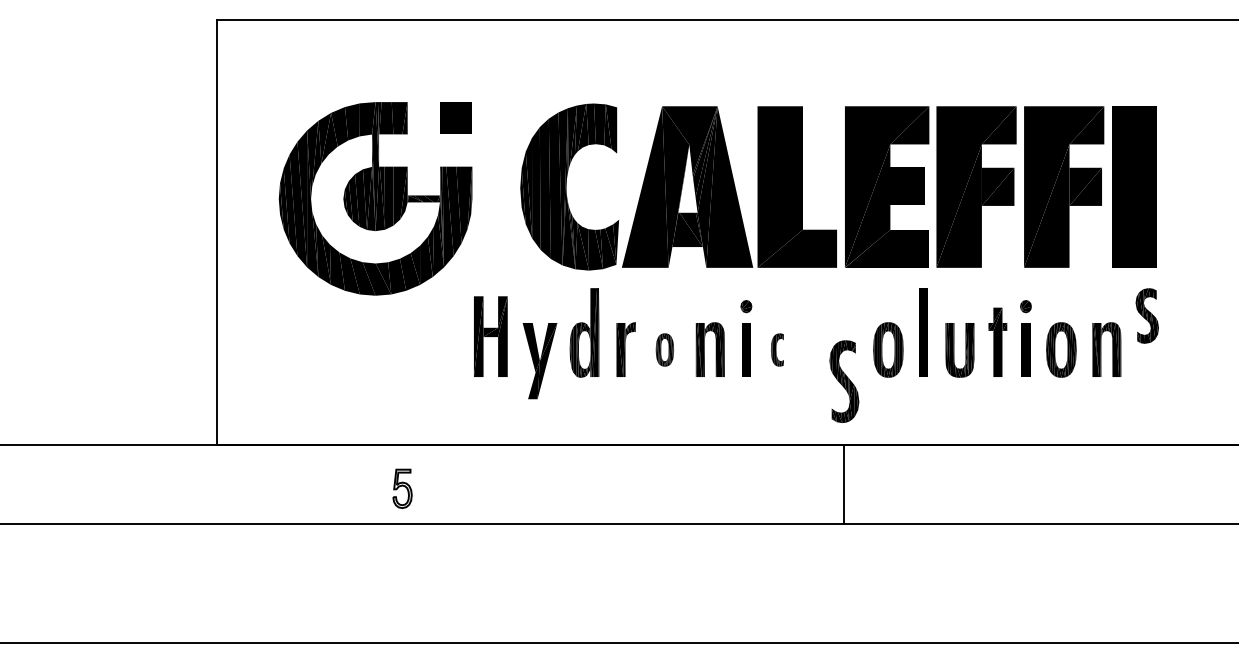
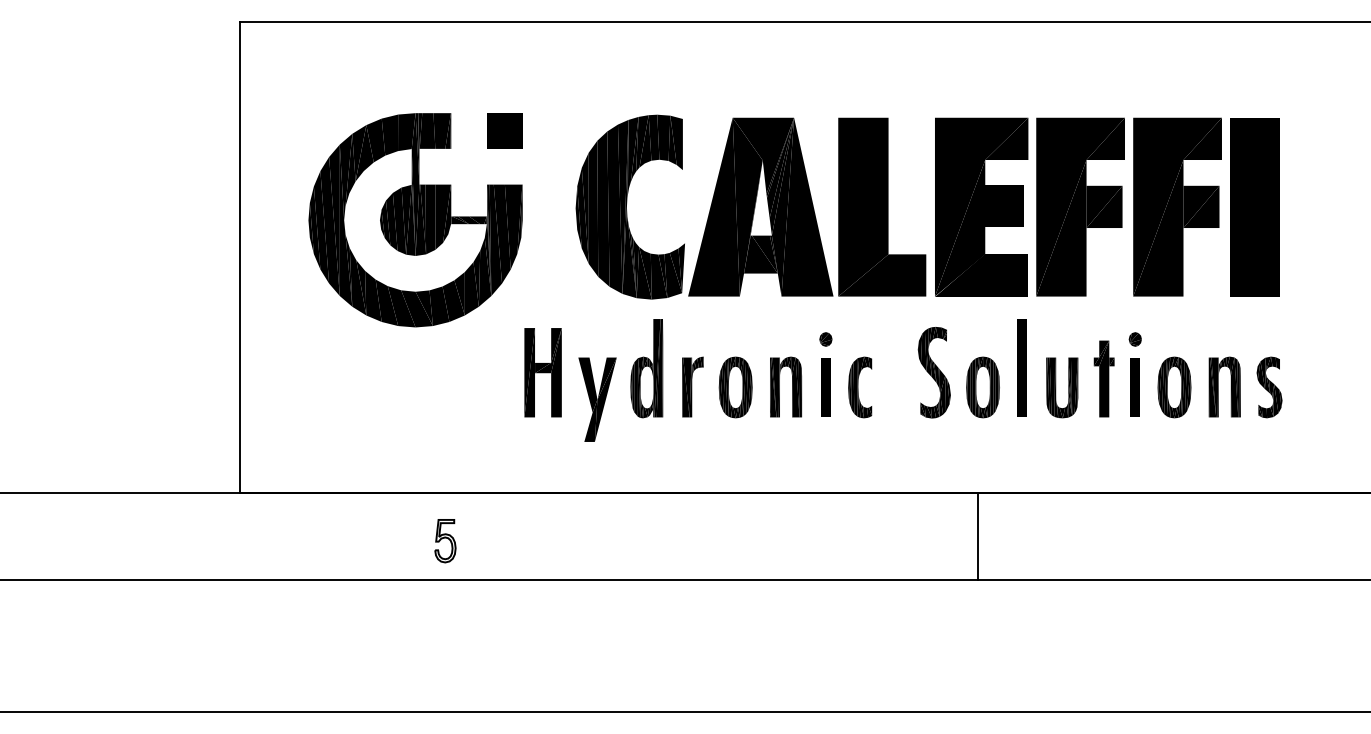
part: (1146, 315) -> (1268, 386), moved
part: (664, 349) -> (735, 386), size x1.67
part: (777, 349) -> (860, 386), size x1.67
part: (844, 381) -> (934, 372), moved
line: (844, 484) -> (978, 536), moved

